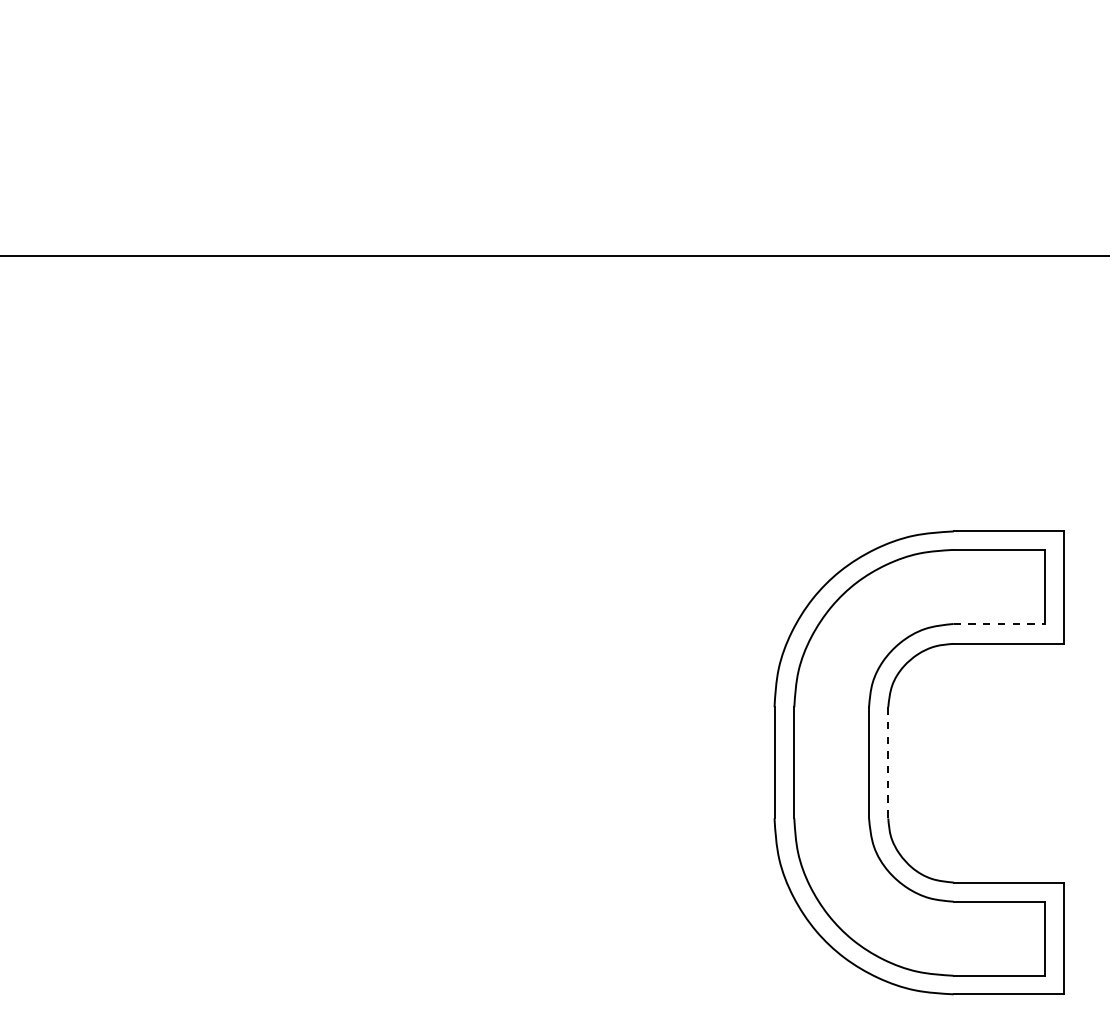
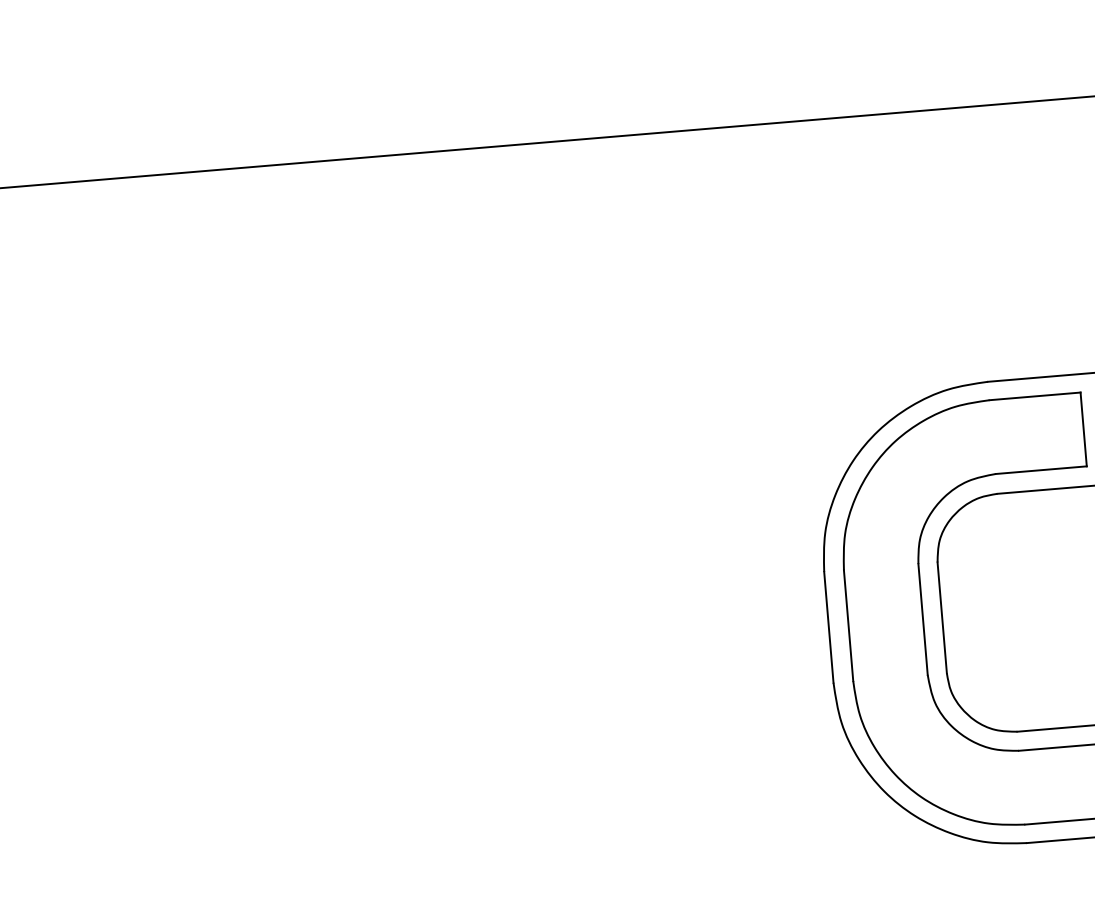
line: (999, 623) -> (1041, 469), dashed -> solid
line: (888, 762) -> (942, 617), dashed -> solid

